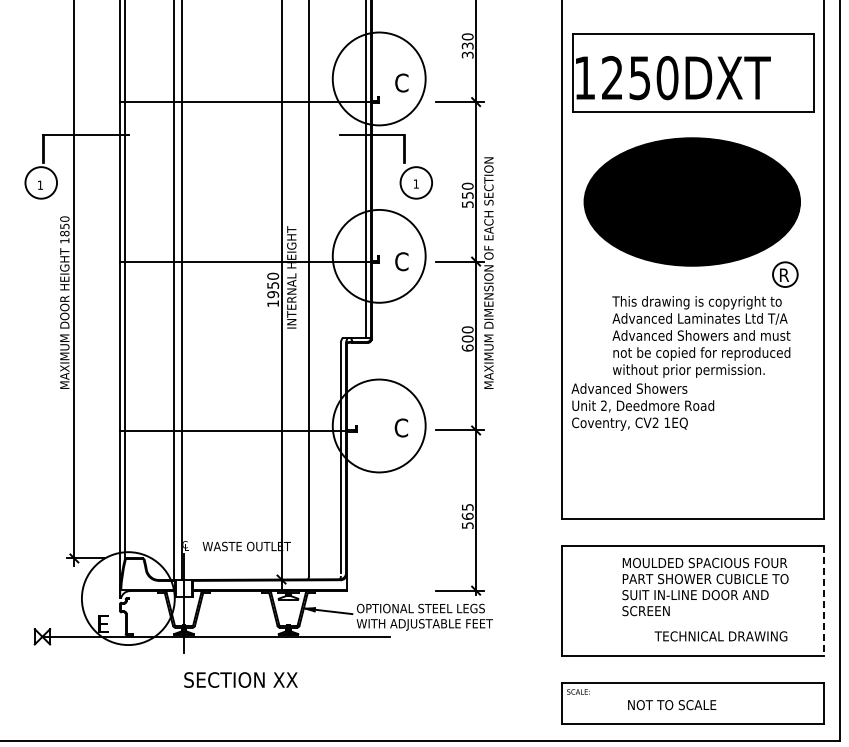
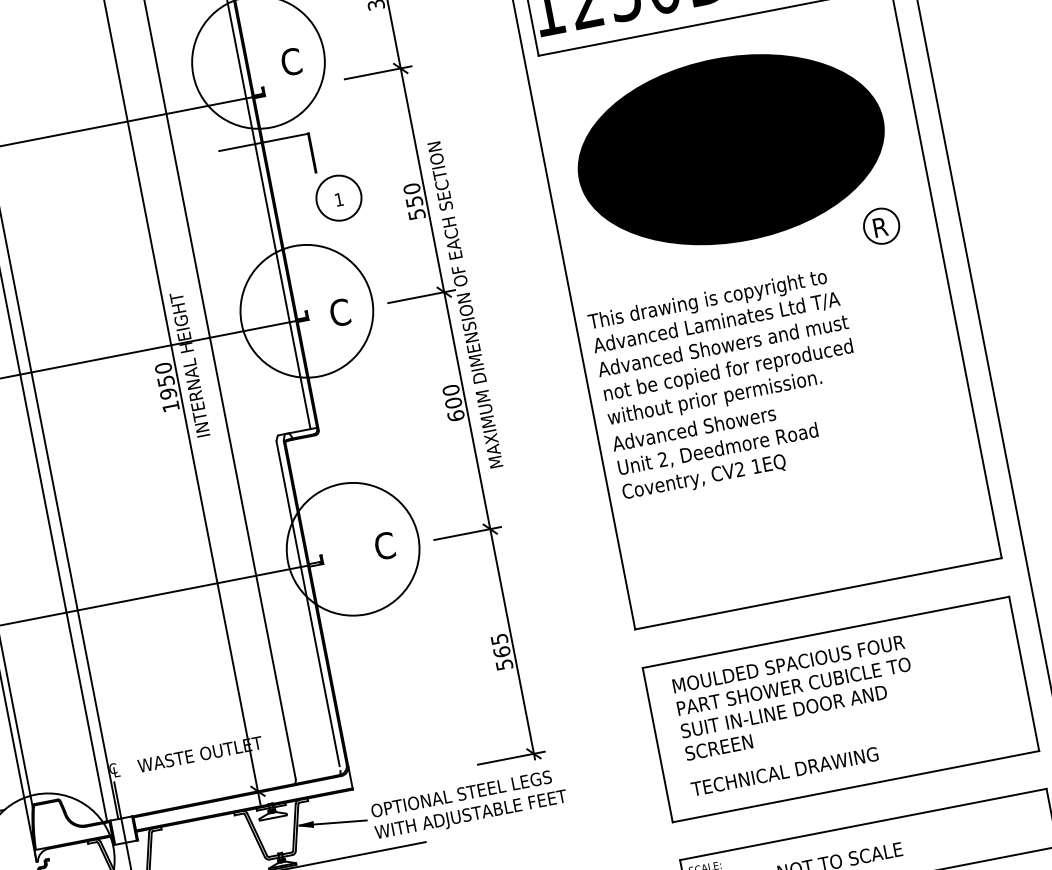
text: (701, 336) -> (723, 347), moved
text: (705, 587) -> (795, 698), moved
line: (823, 601) -> (1024, 674), dashed -> solid
text: (720, 636) -> (784, 771), moved

